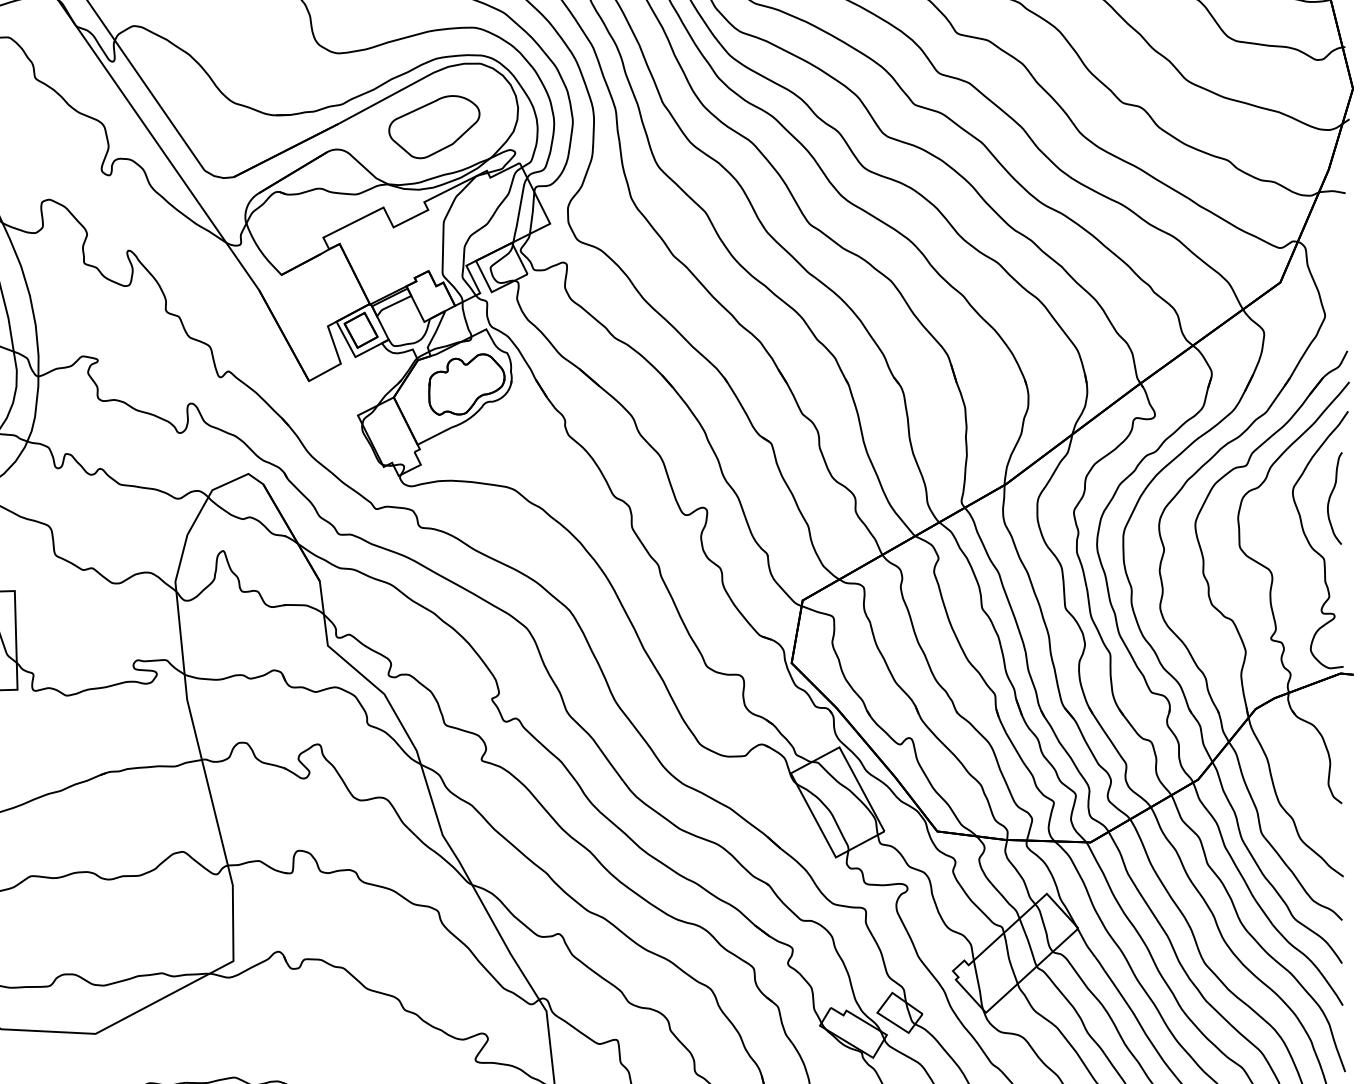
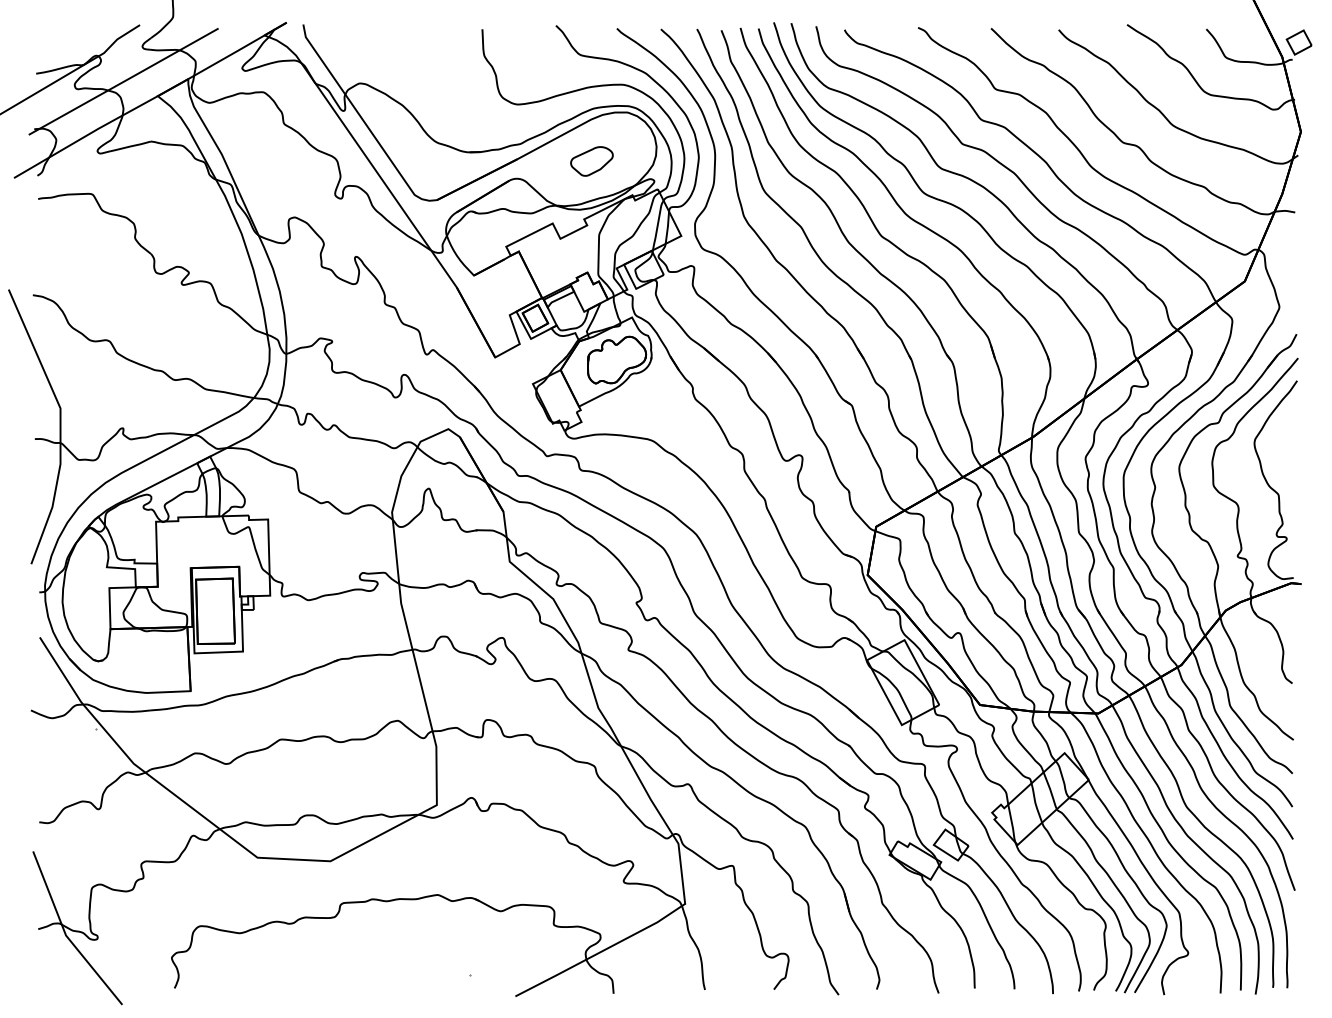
part: (433, 127) -> (591, 161), size x0.6
curve: (1331, 496) -> (1284, 446), removed

